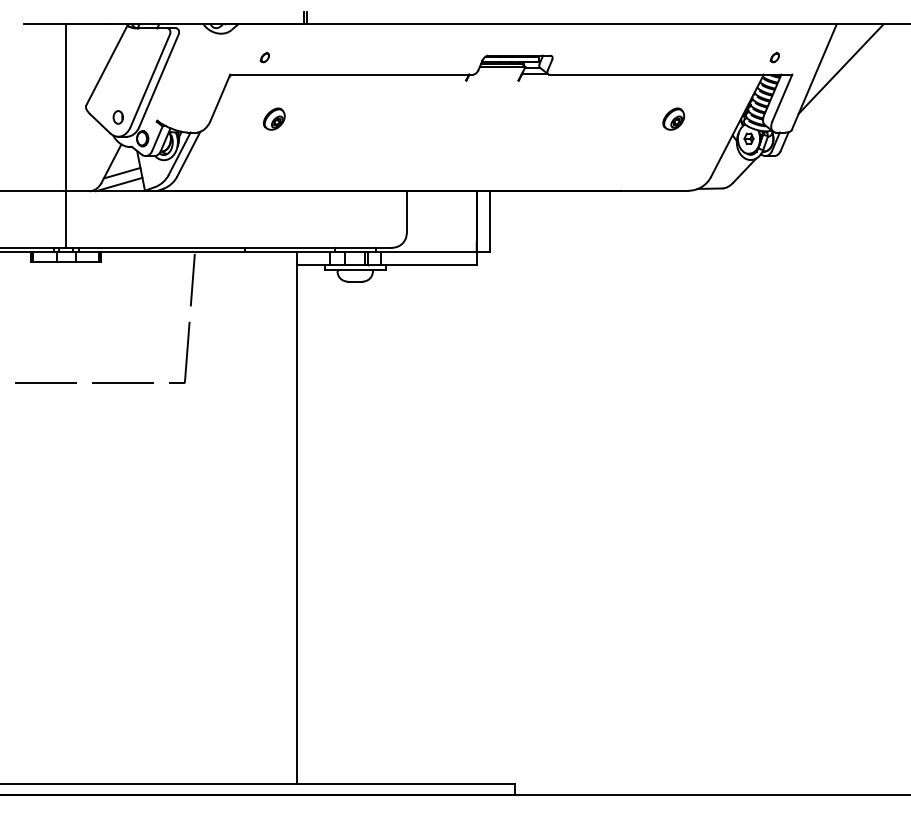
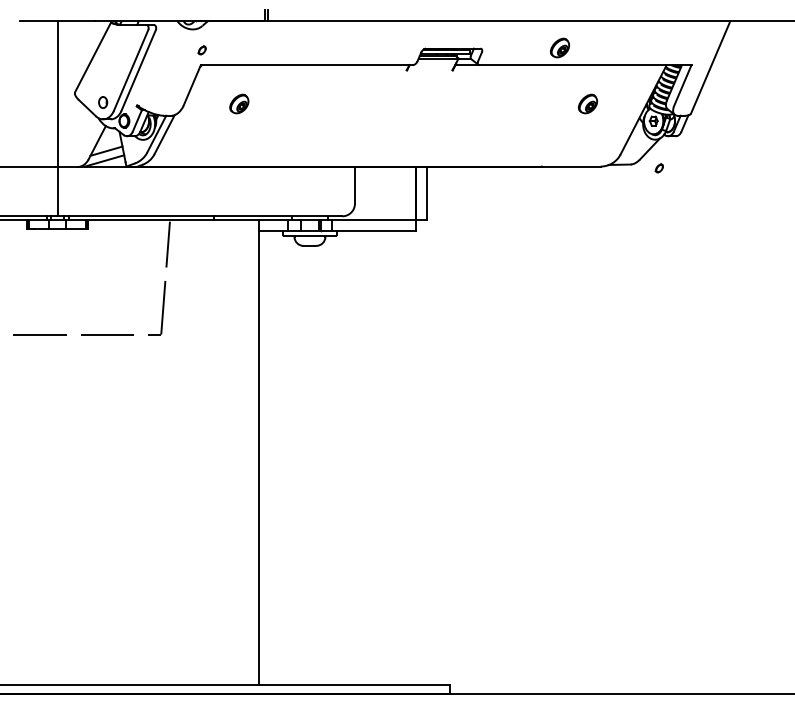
part: (641, 54) -> (559, 47), added
part: (264, 57) -> (201, 50), moved
part: (773, 57) -> (658, 168), moved
line: (841, 69) -> (734, 60), removed

